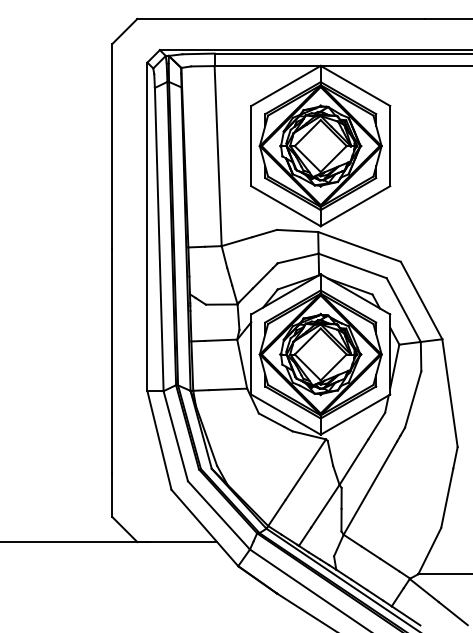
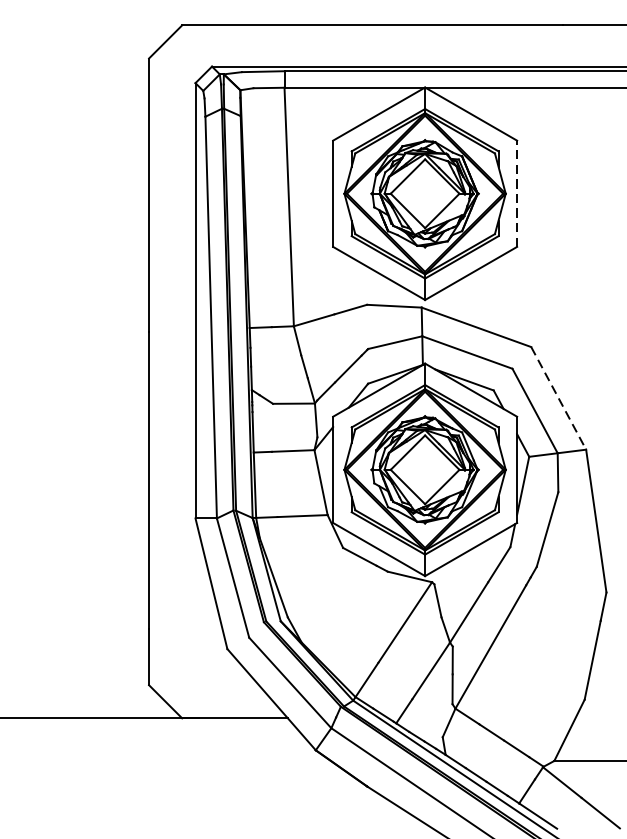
line: (390, 145) -> (517, 192), solid -> dashed
line: (421, 300) -> (558, 398), solid -> dashed

